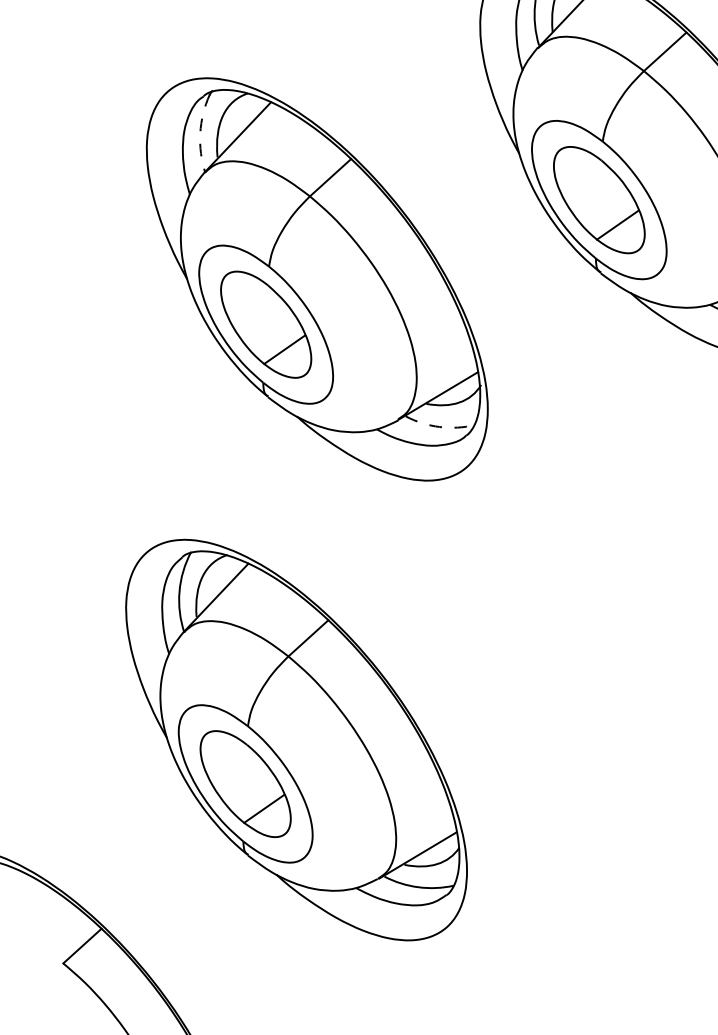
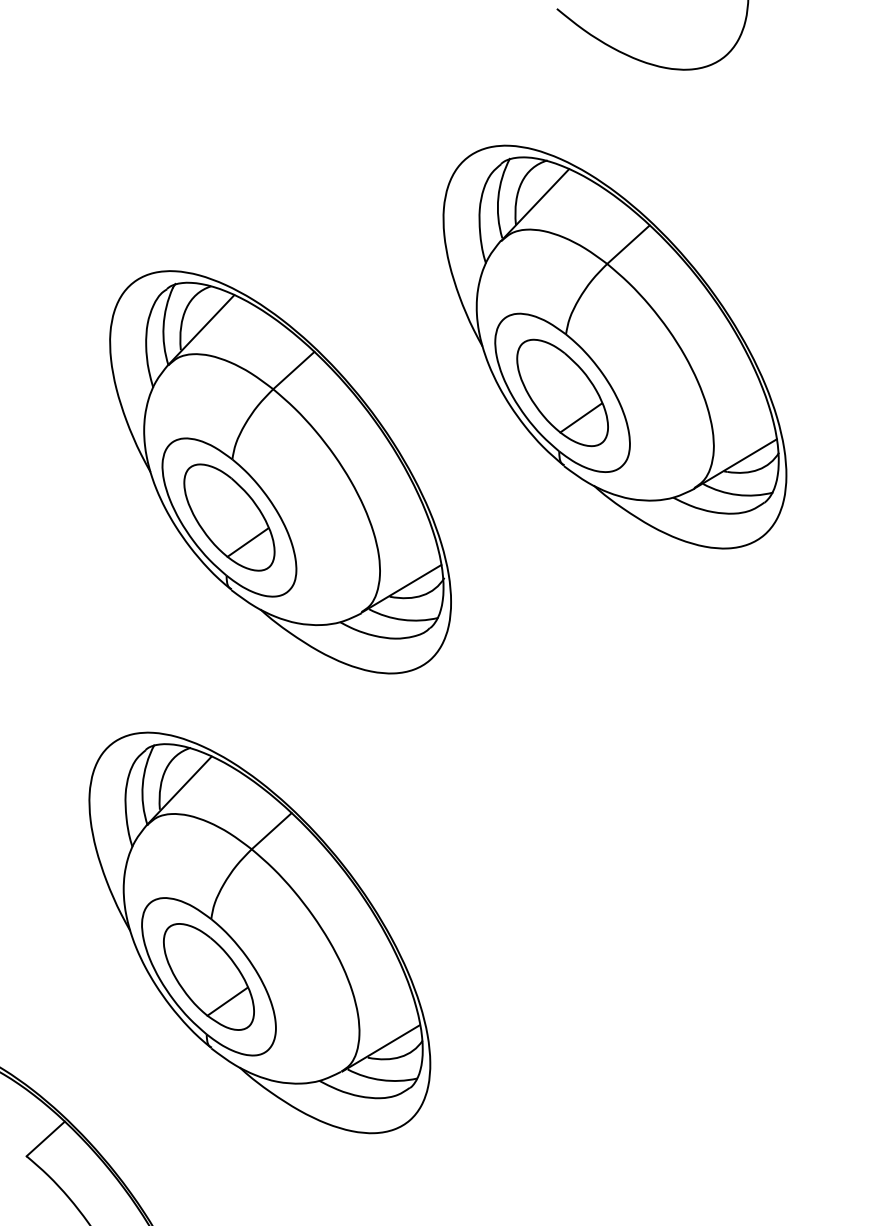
arc: (200, 133) -> (163, 326), dashed -> solid
arc: (440, 426) -> (403, 619), dashed -> solid

